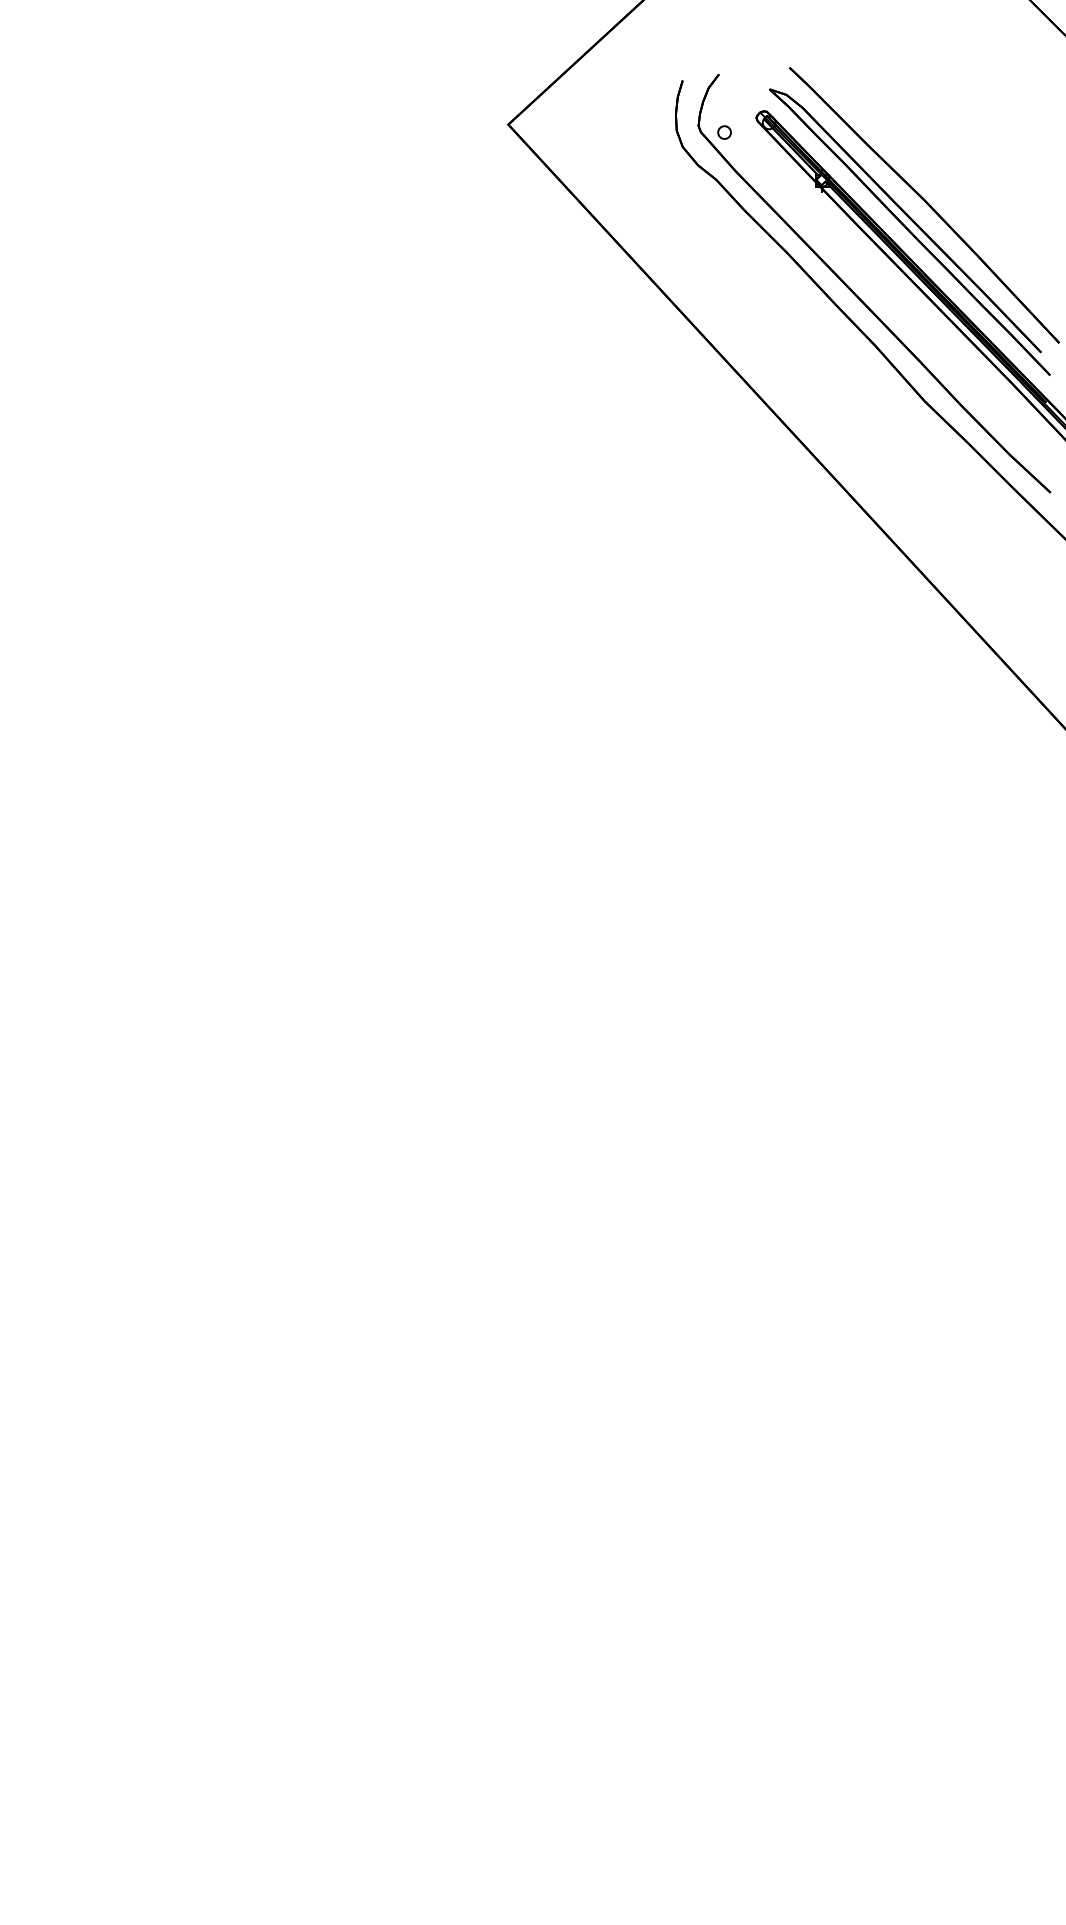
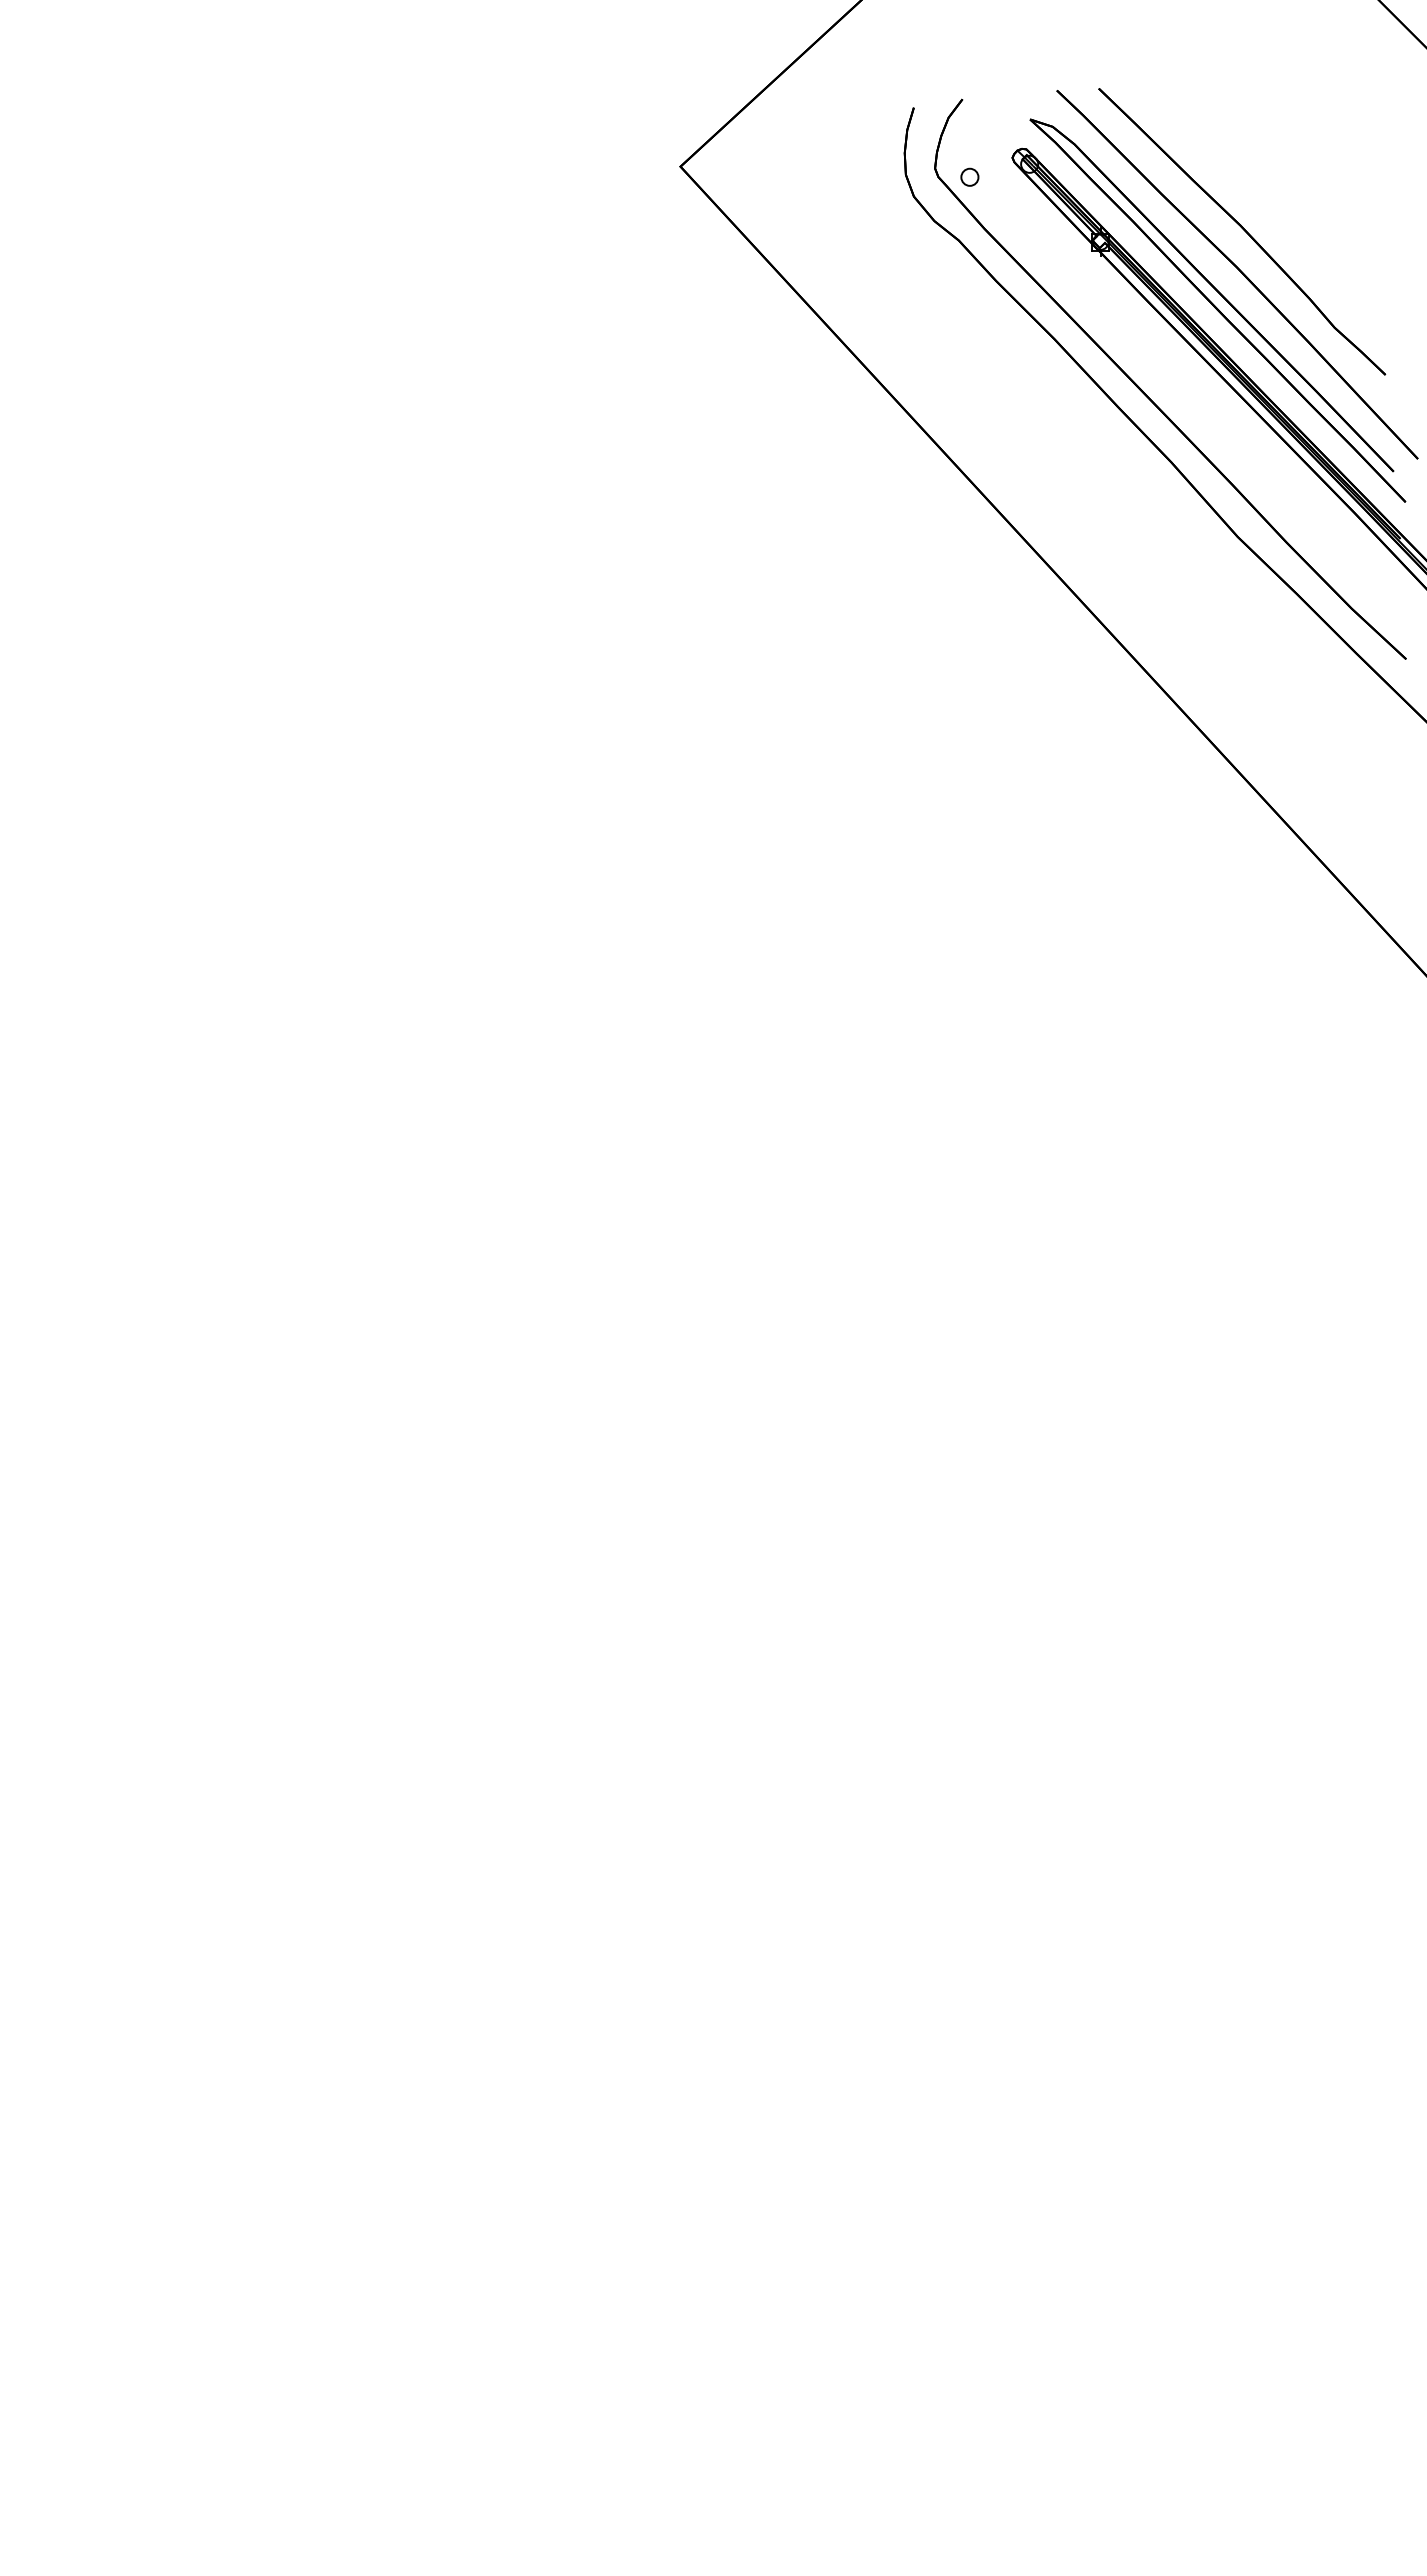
part: (928, 173) -> (1242, 231), added

